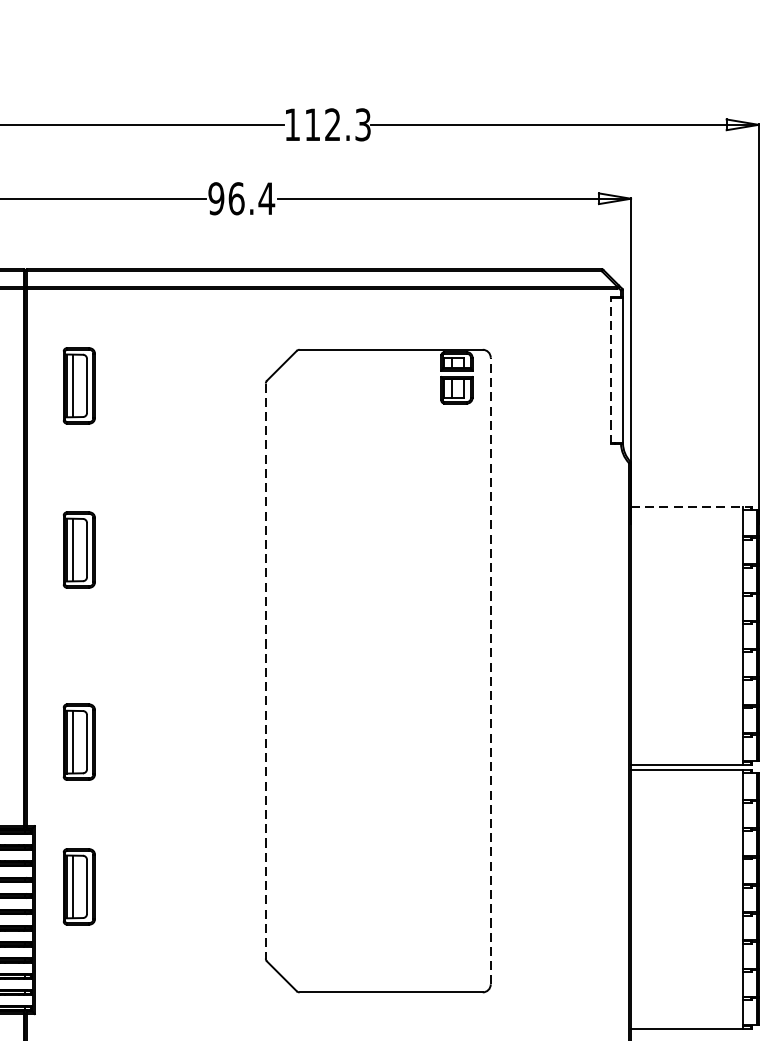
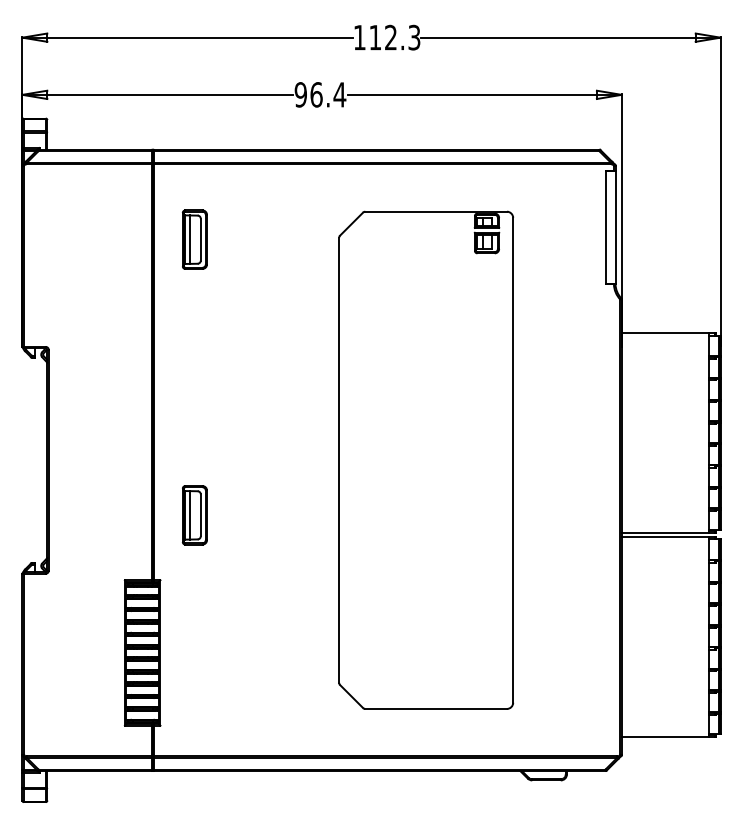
line: (611, 370) -> (606, 227), dashed -> solid
line: (691, 507) -> (668, 333), dashed -> solid
part: (78, 549) -> (194, 366), removed
line: (491, 670) -> (513, 459), dashed -> solid
line: (266, 671) -> (339, 460), dashed -> solid
part: (78, 887) -> (194, 627), removed

